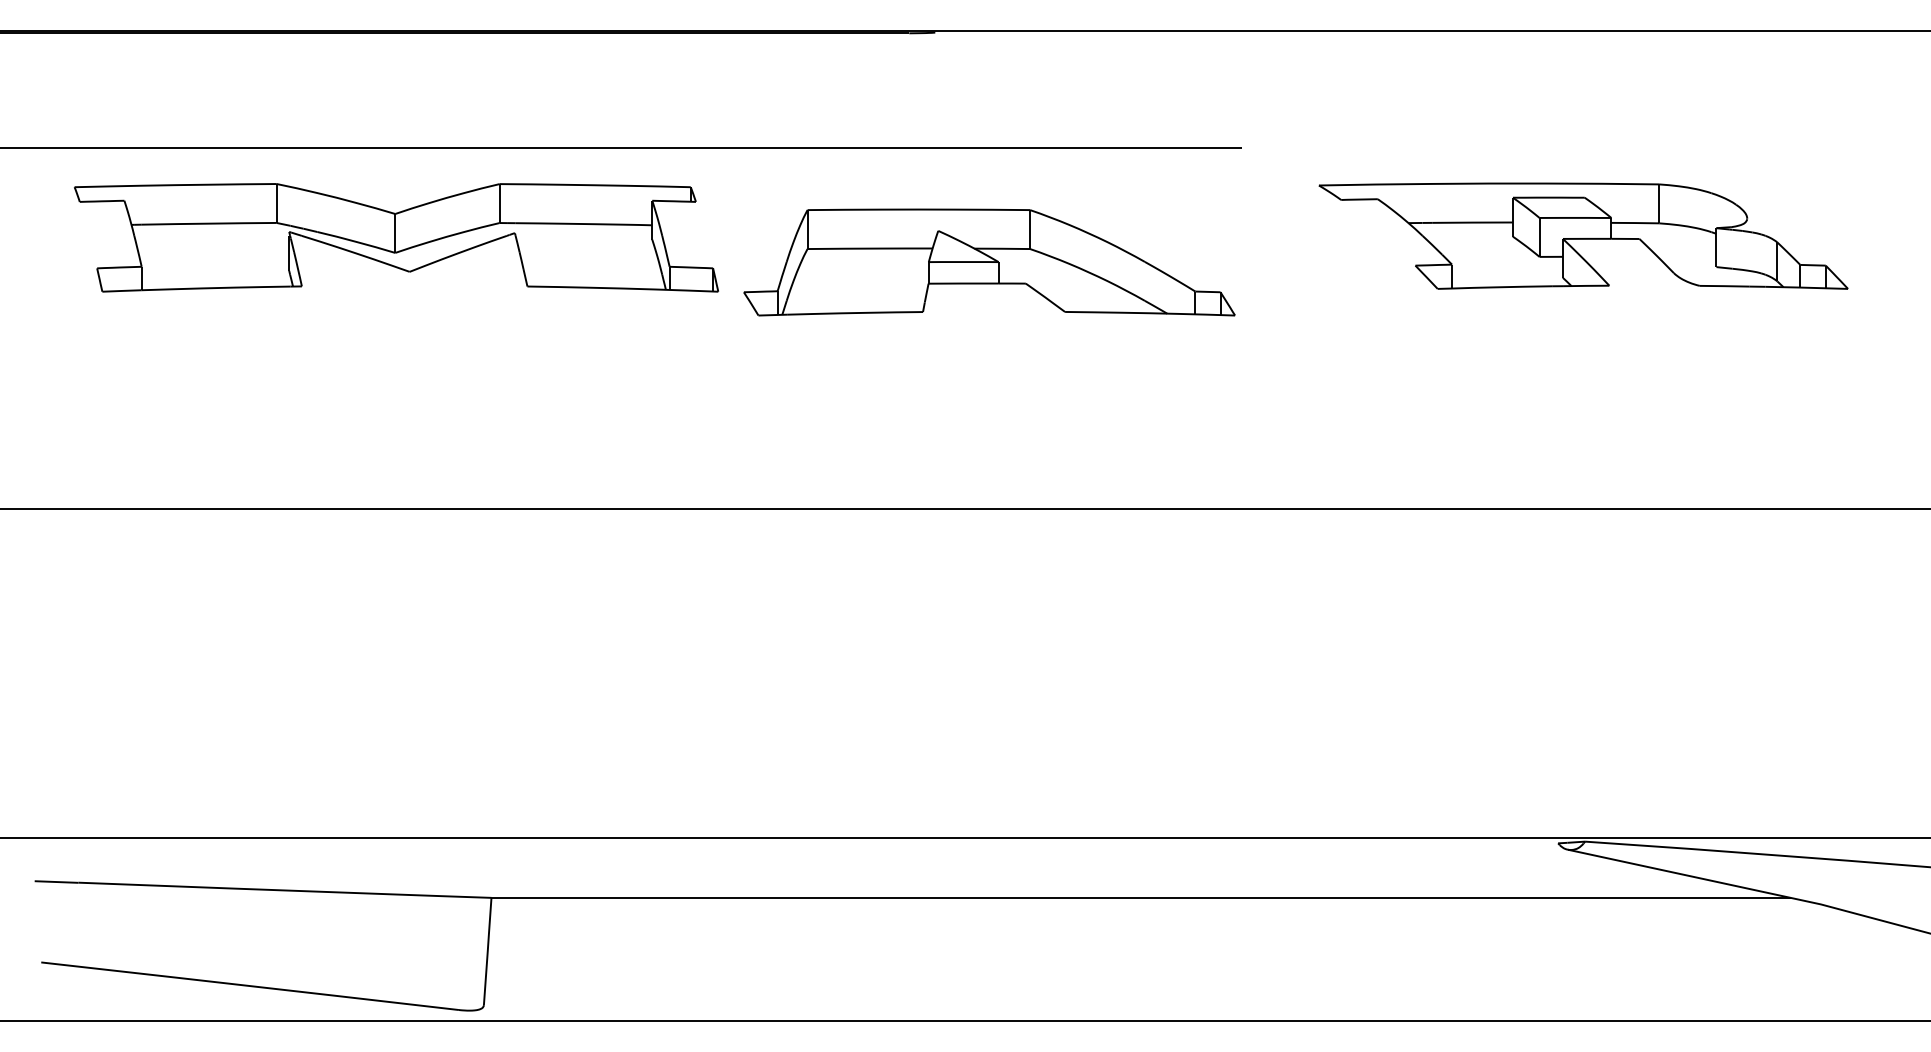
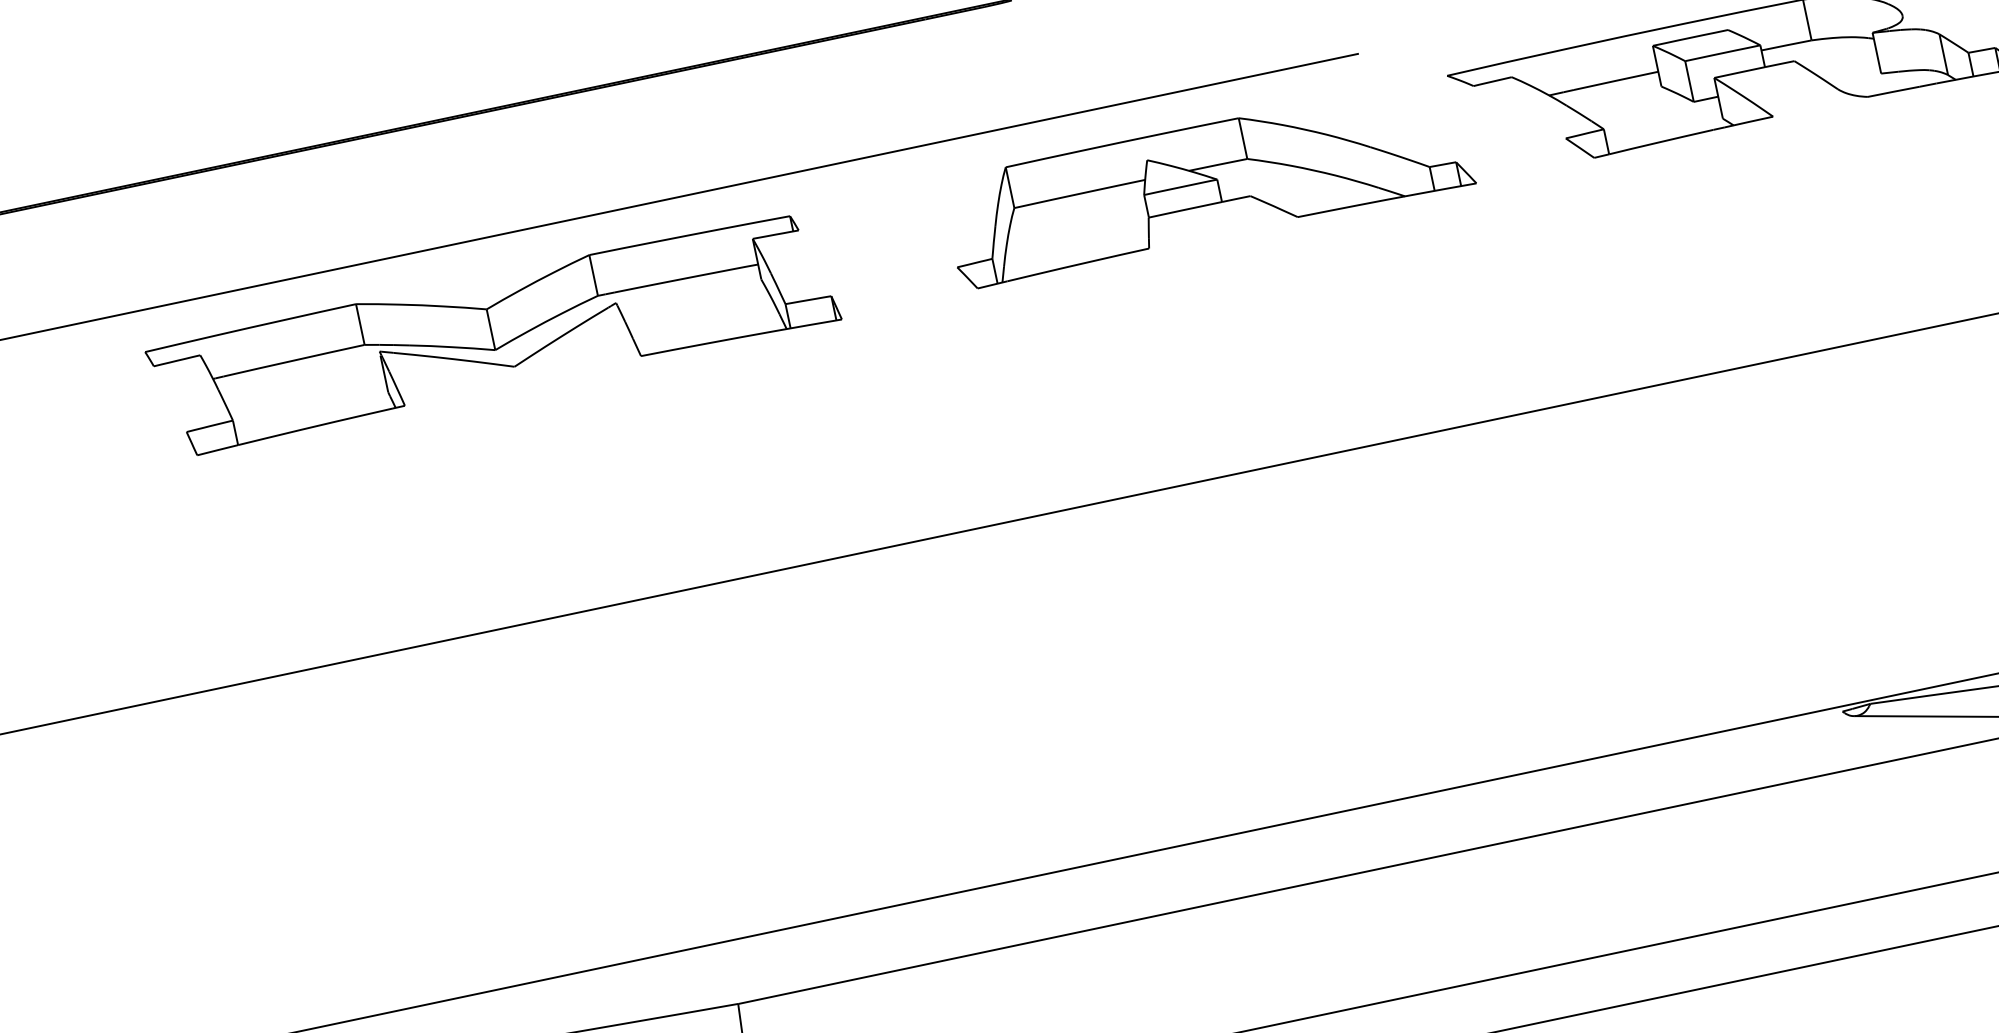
part: (989, 262) -> (1207, 182), moved

